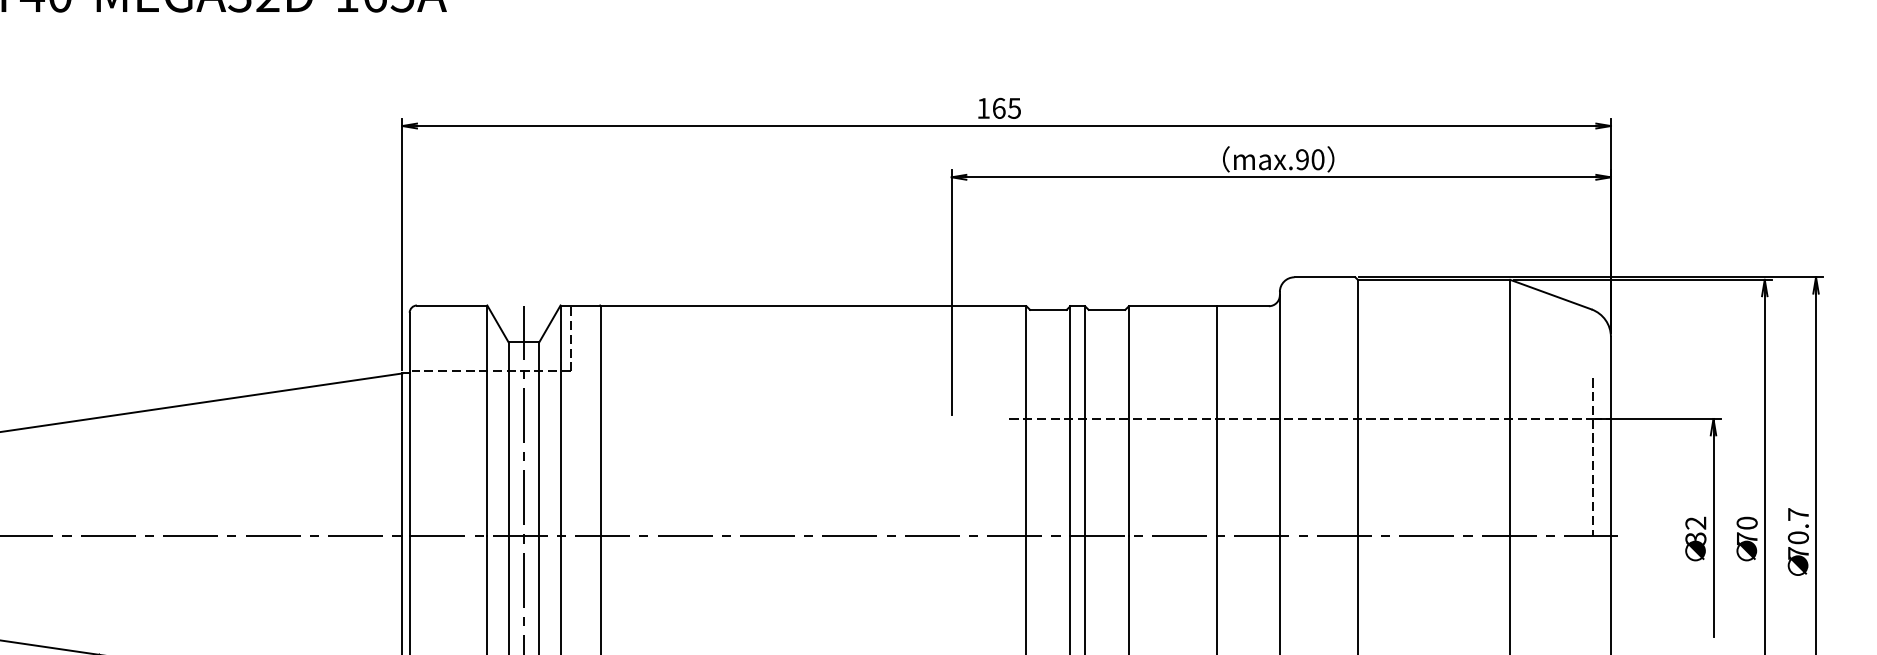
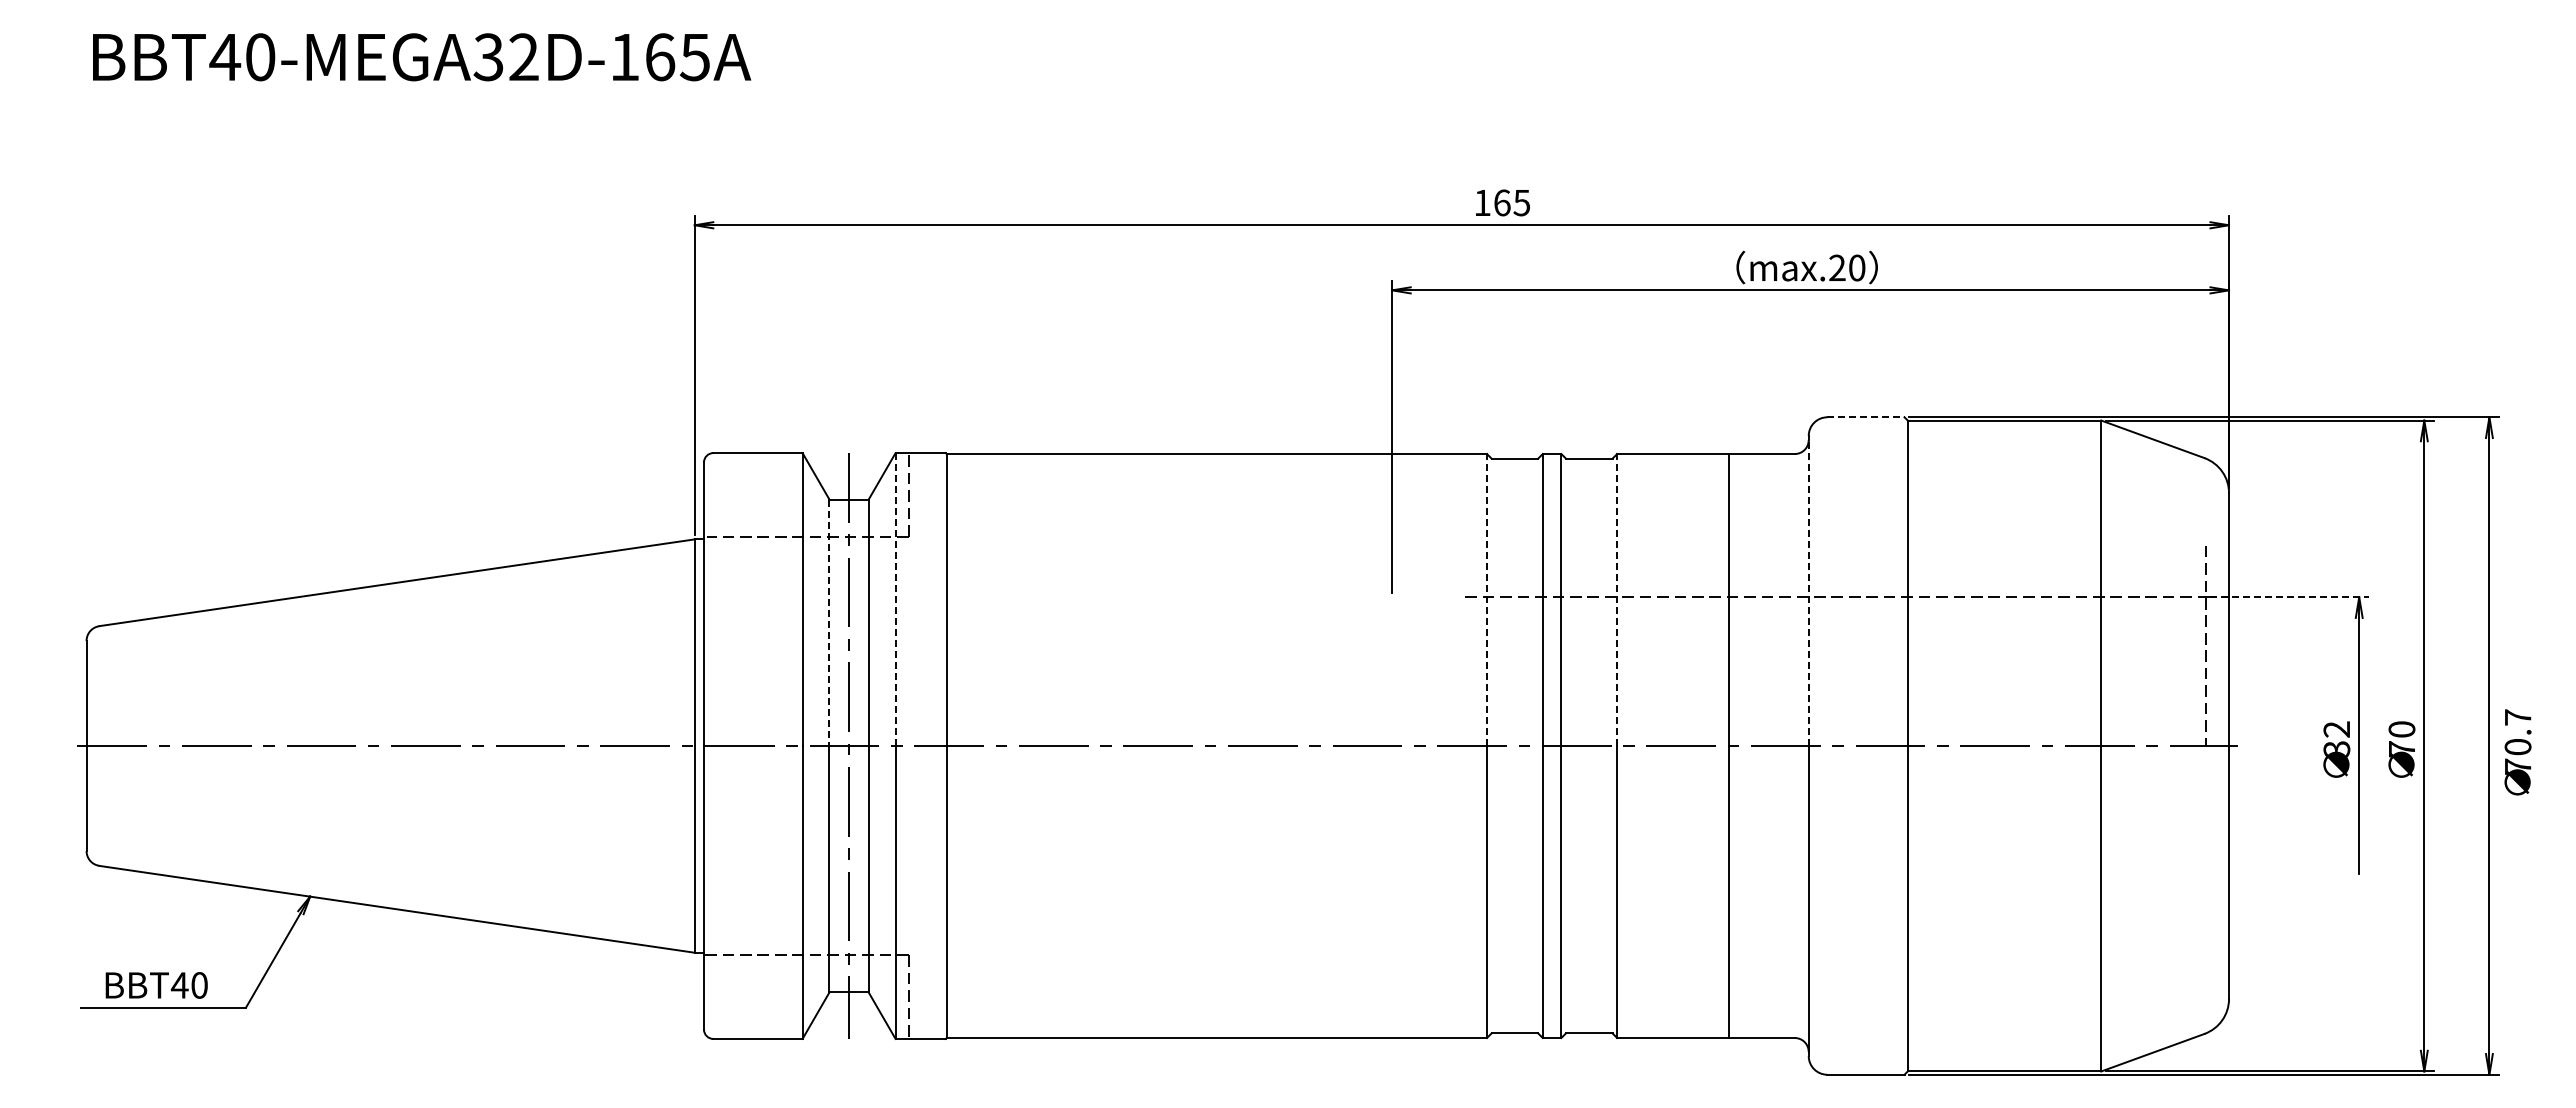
text: (999, 108) -> (1502, 202), moved
text: (1302, 160) -> (1837, 268), max.90 -> max.20
line: (1324, 277) -> (1865, 417), solid -> dashed
line: (1279, 416) -> (1808, 593), solid -> dashed
line: (1658, 419) -> (2289, 597), solid -> dashed
line: (560, 421) -> (895, 600), solid -> dashed
line: (1026, 421) -> (1486, 600), solid -> dashed
line: (1129, 421) -> (1617, 600), solid -> dashed
line: (508, 439) -> (829, 623), solid -> dashed
text: (1797, 542) -> (2517, 752), moved

